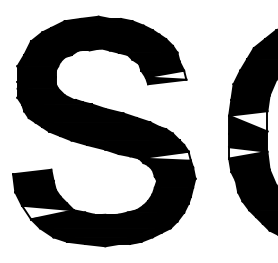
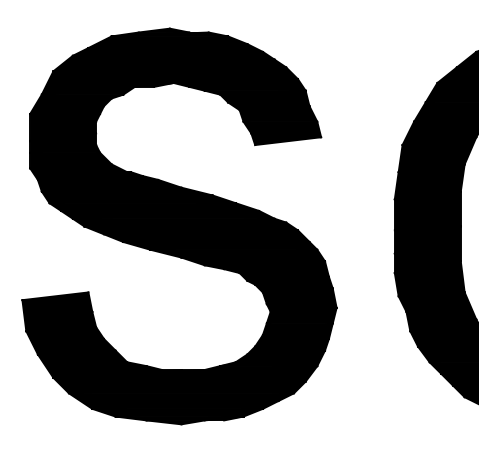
fill: (165, 74) -> (285, 128), added
fill: (248, 121) -> (428, 209), added
fill: (248, 152) -> (428, 262), added
fill: (164, 155) -> (283, 267), added
fill: (47, 212) -> (81, 366), added

